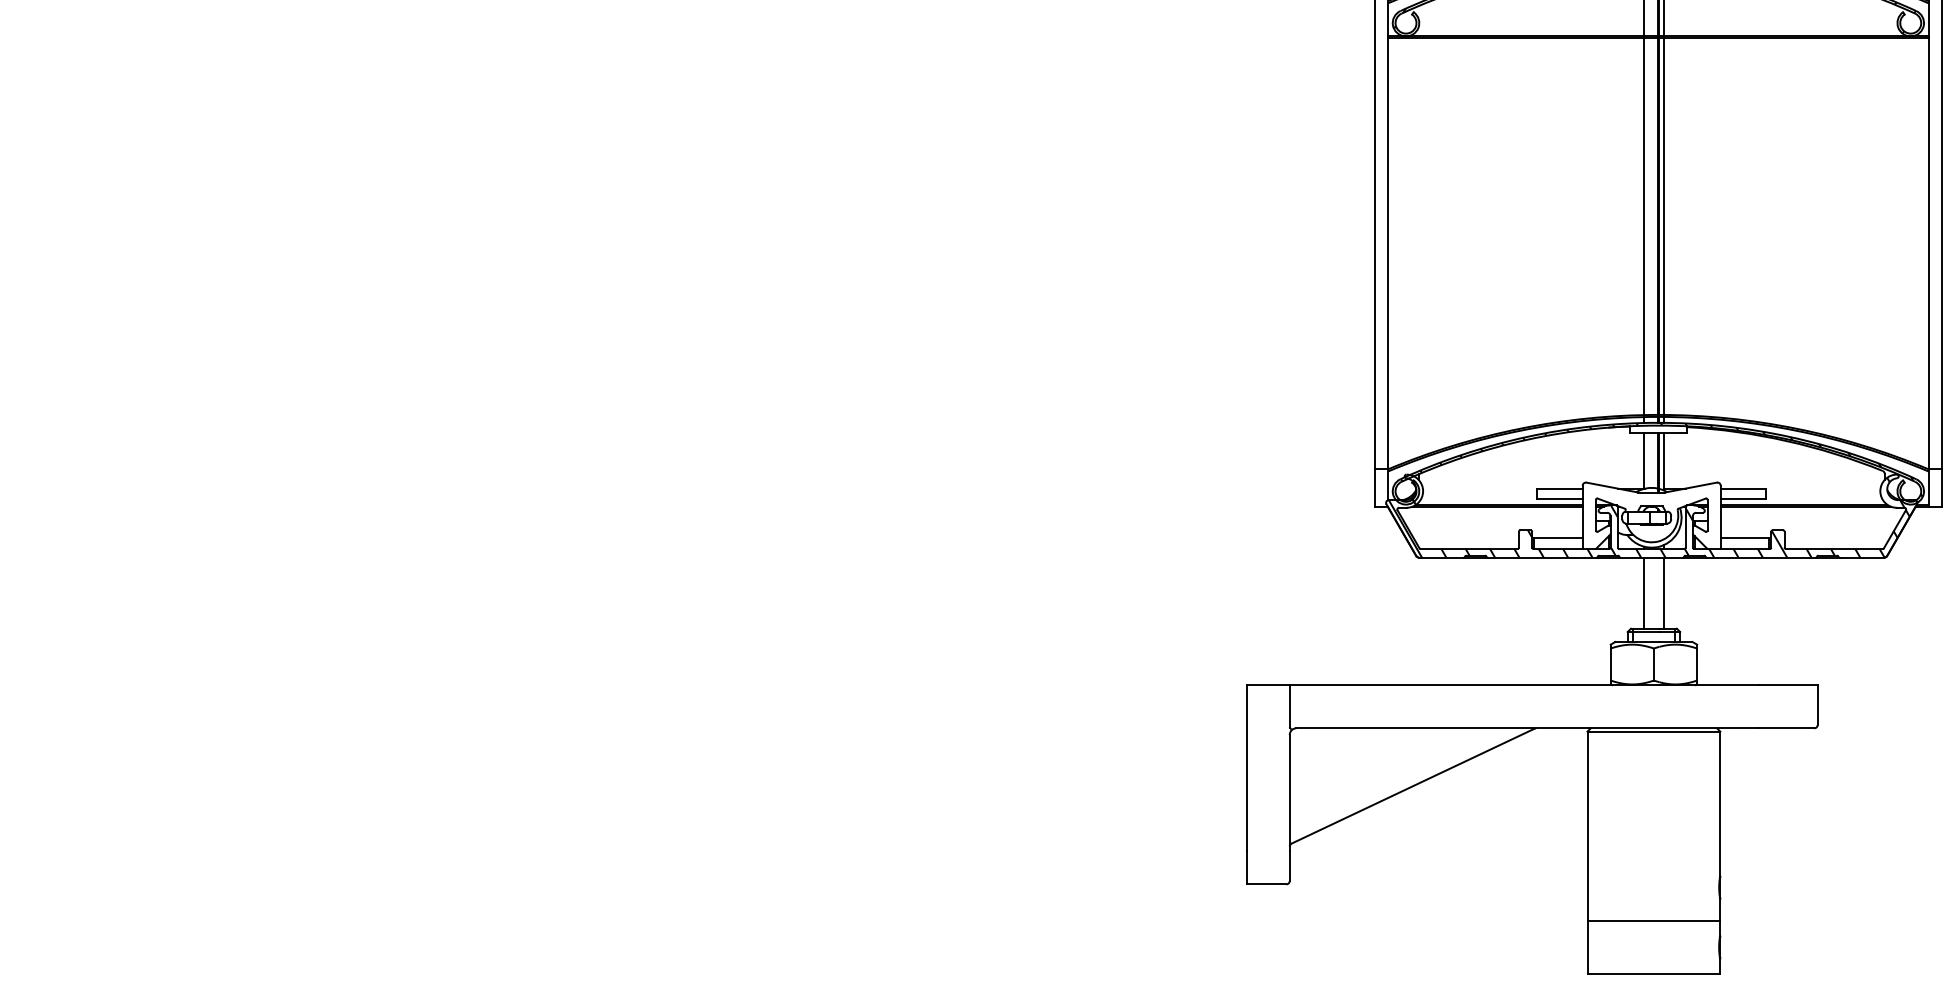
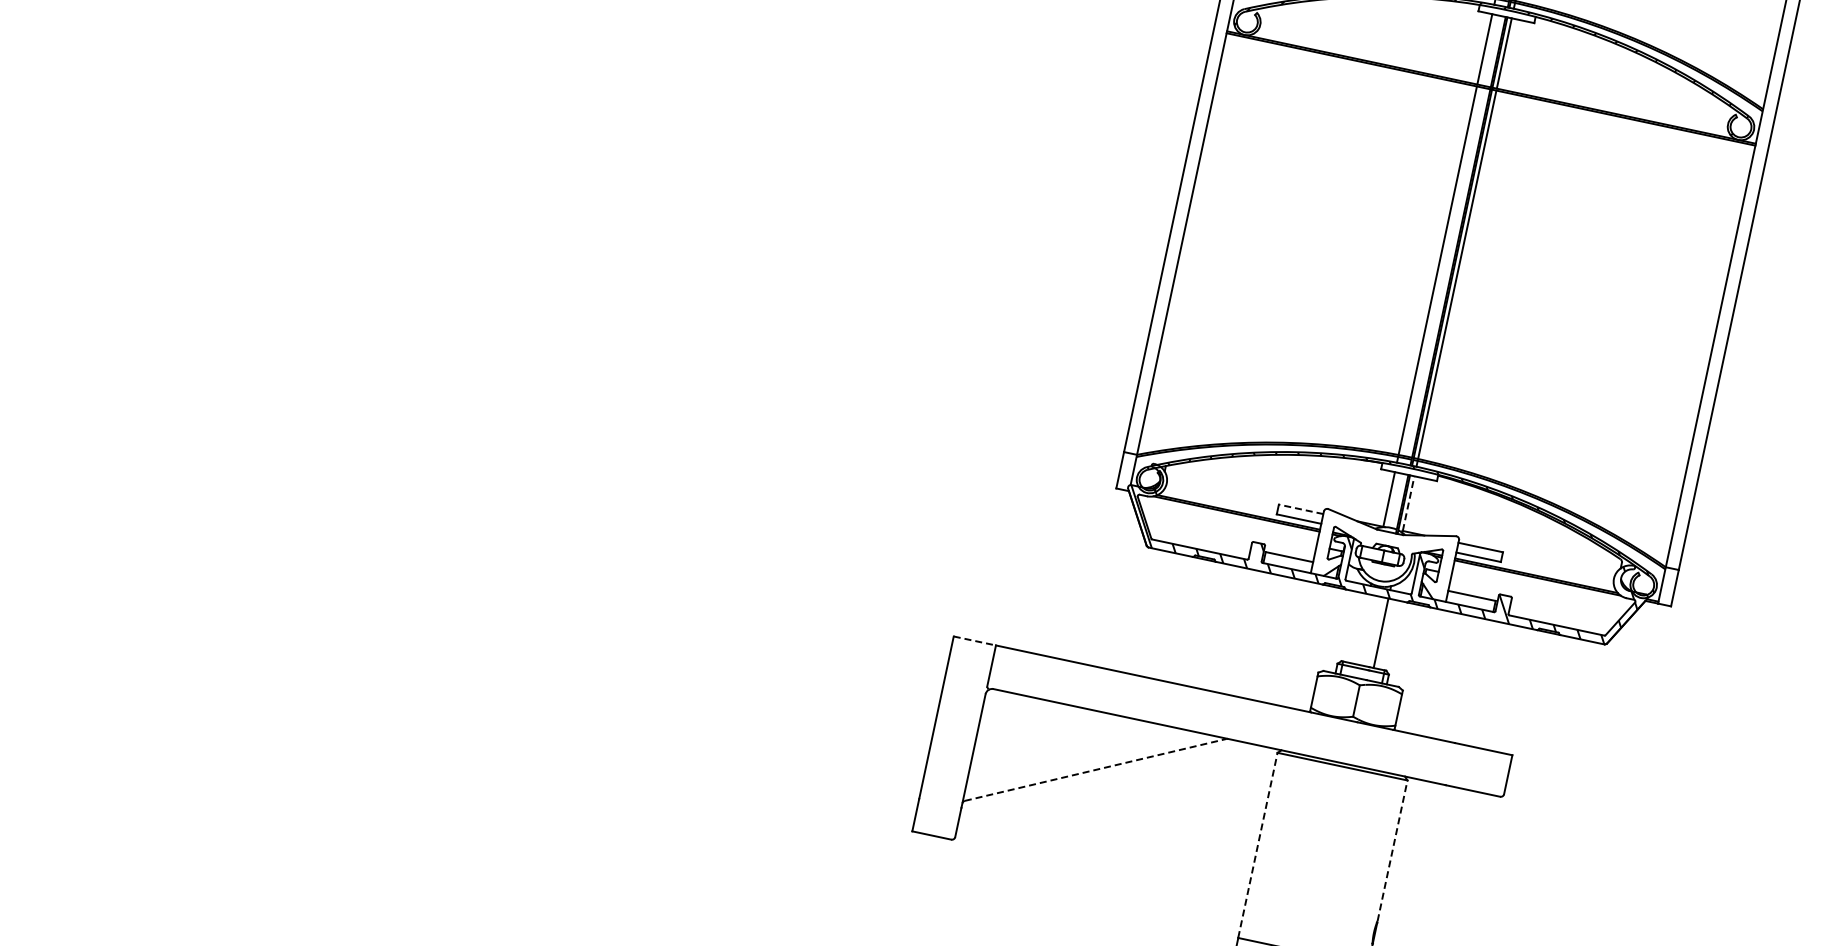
line: (1663, 460) -> (1408, 503), solid -> dashed
line: (1559, 488) -> (1300, 509), solid -> dashed
line: (1643, 592) -> (1361, 628), removed
line: (1268, 685) -> (975, 641), solid -> dashed
line: (1413, 785) -> (1096, 769), solid -> dashed
line: (1720, 803) -> (1392, 850), solid -> dashed
line: (1587, 826) -> (1257, 845), solid -> dashed

